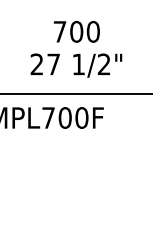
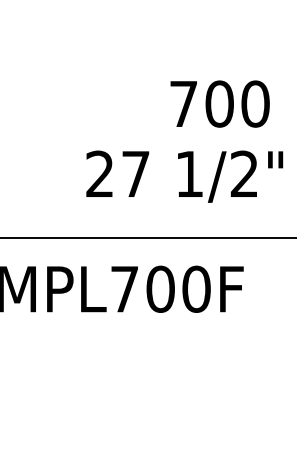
text: (76, 31) -> (219, 103), moved

